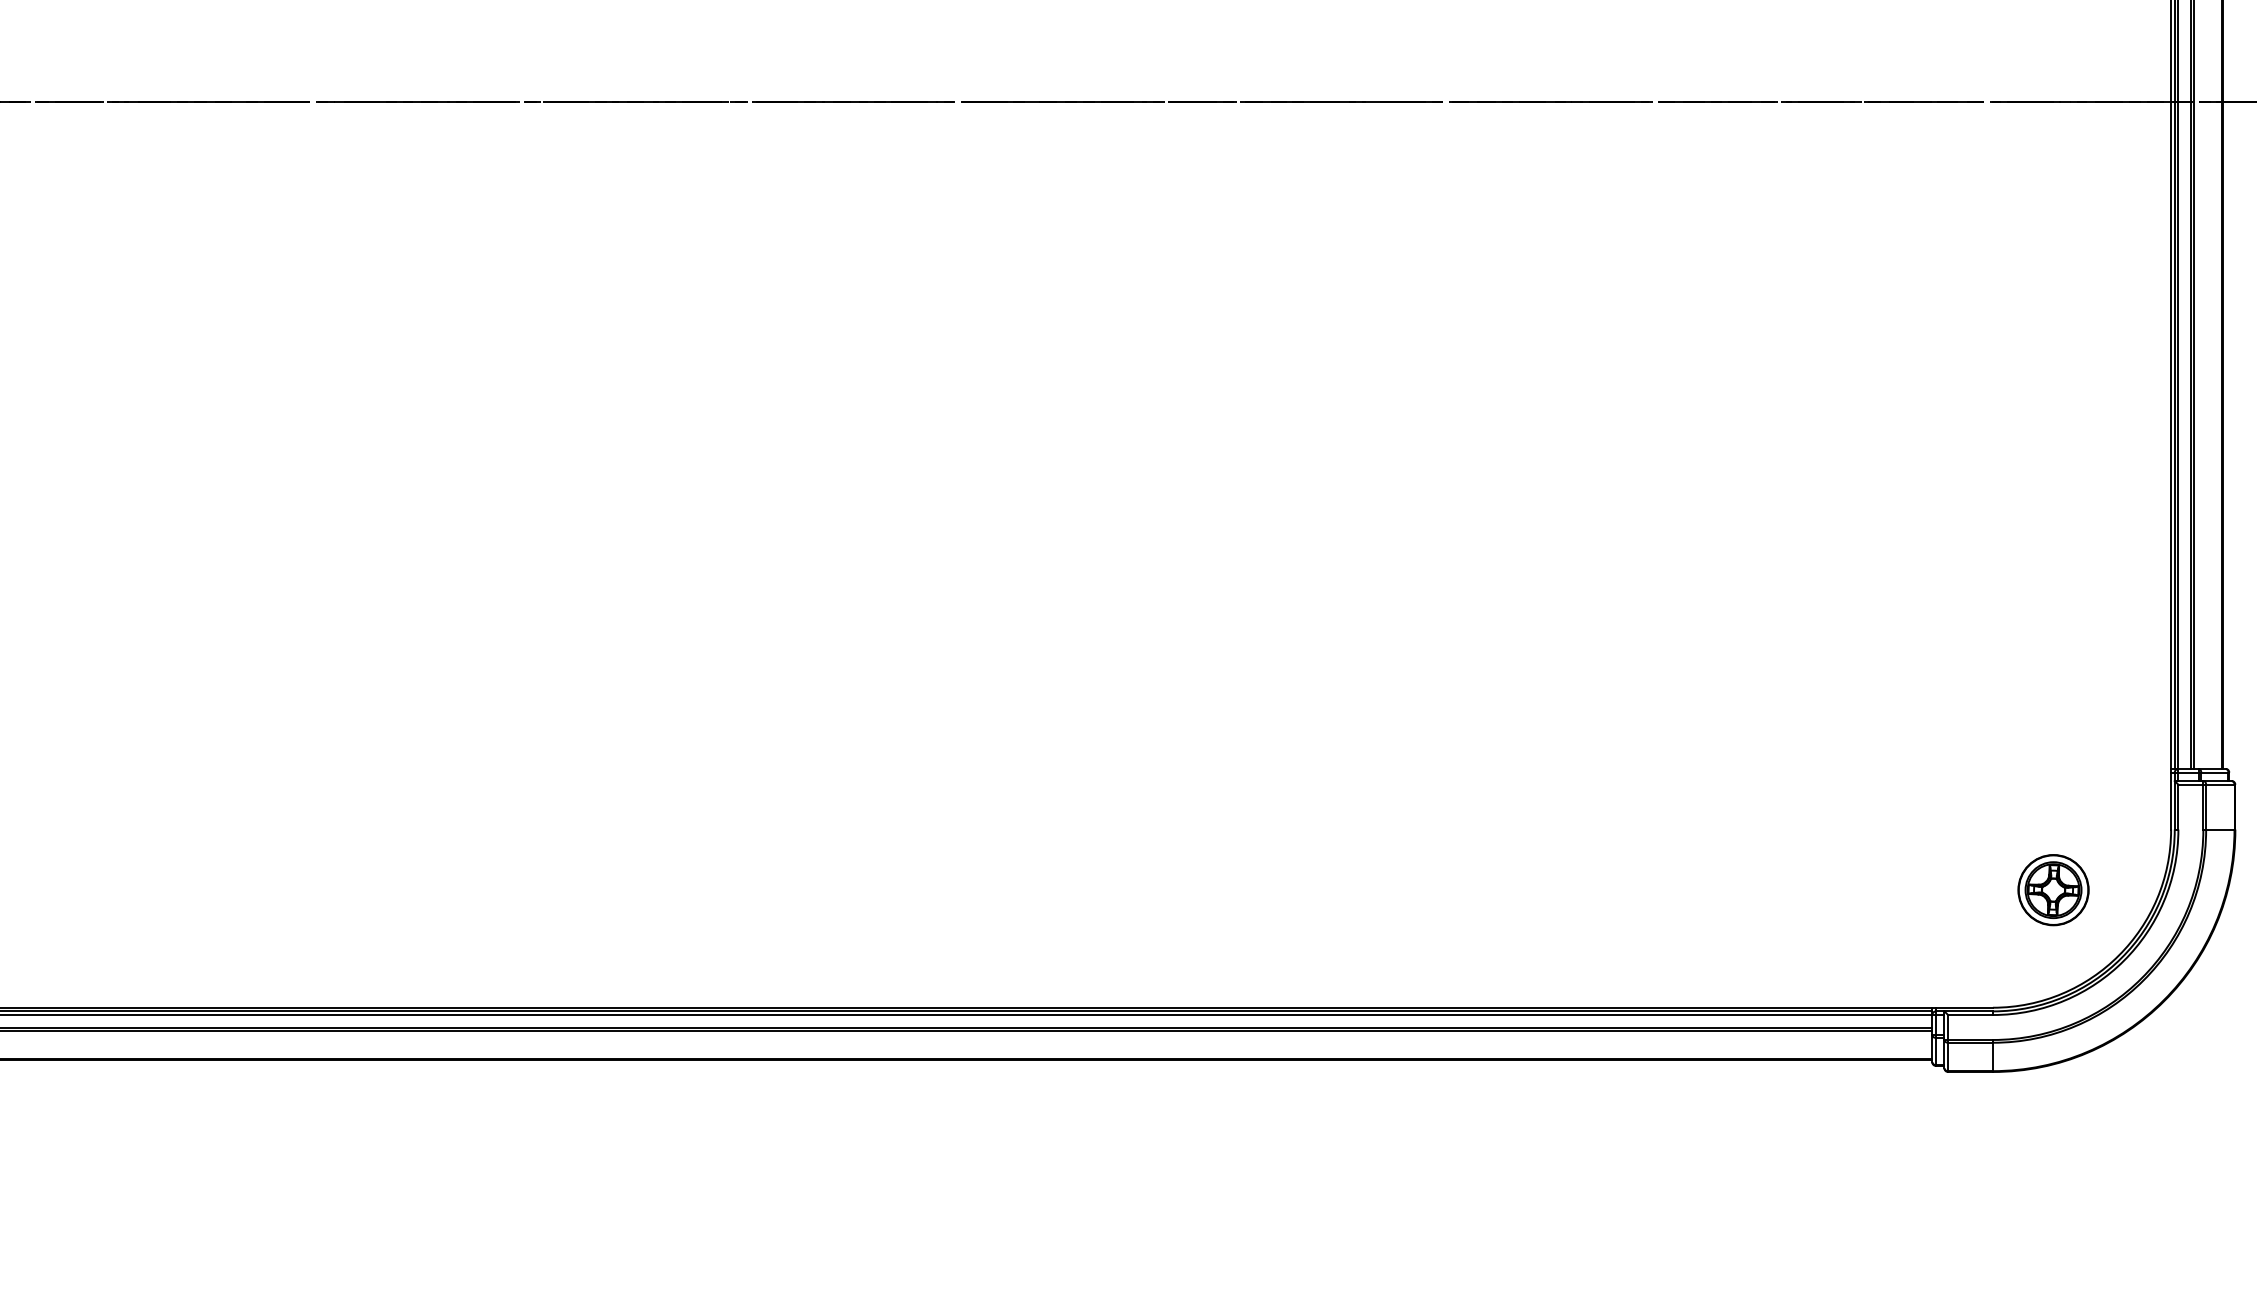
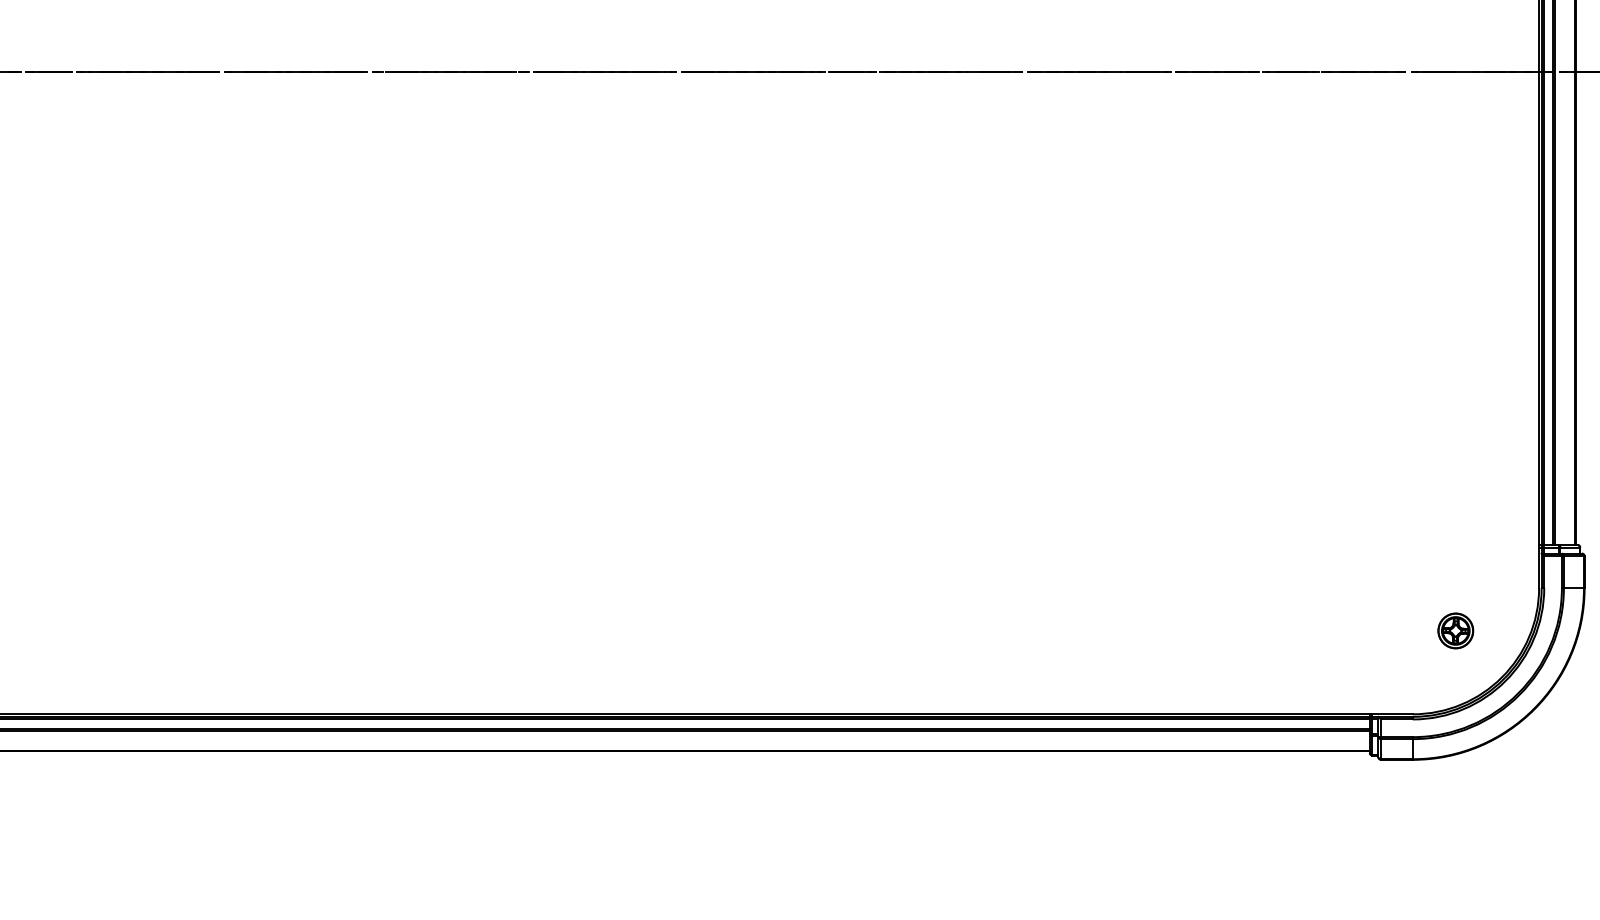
part: (2053, 889) -> (1455, 630), size x0.7

